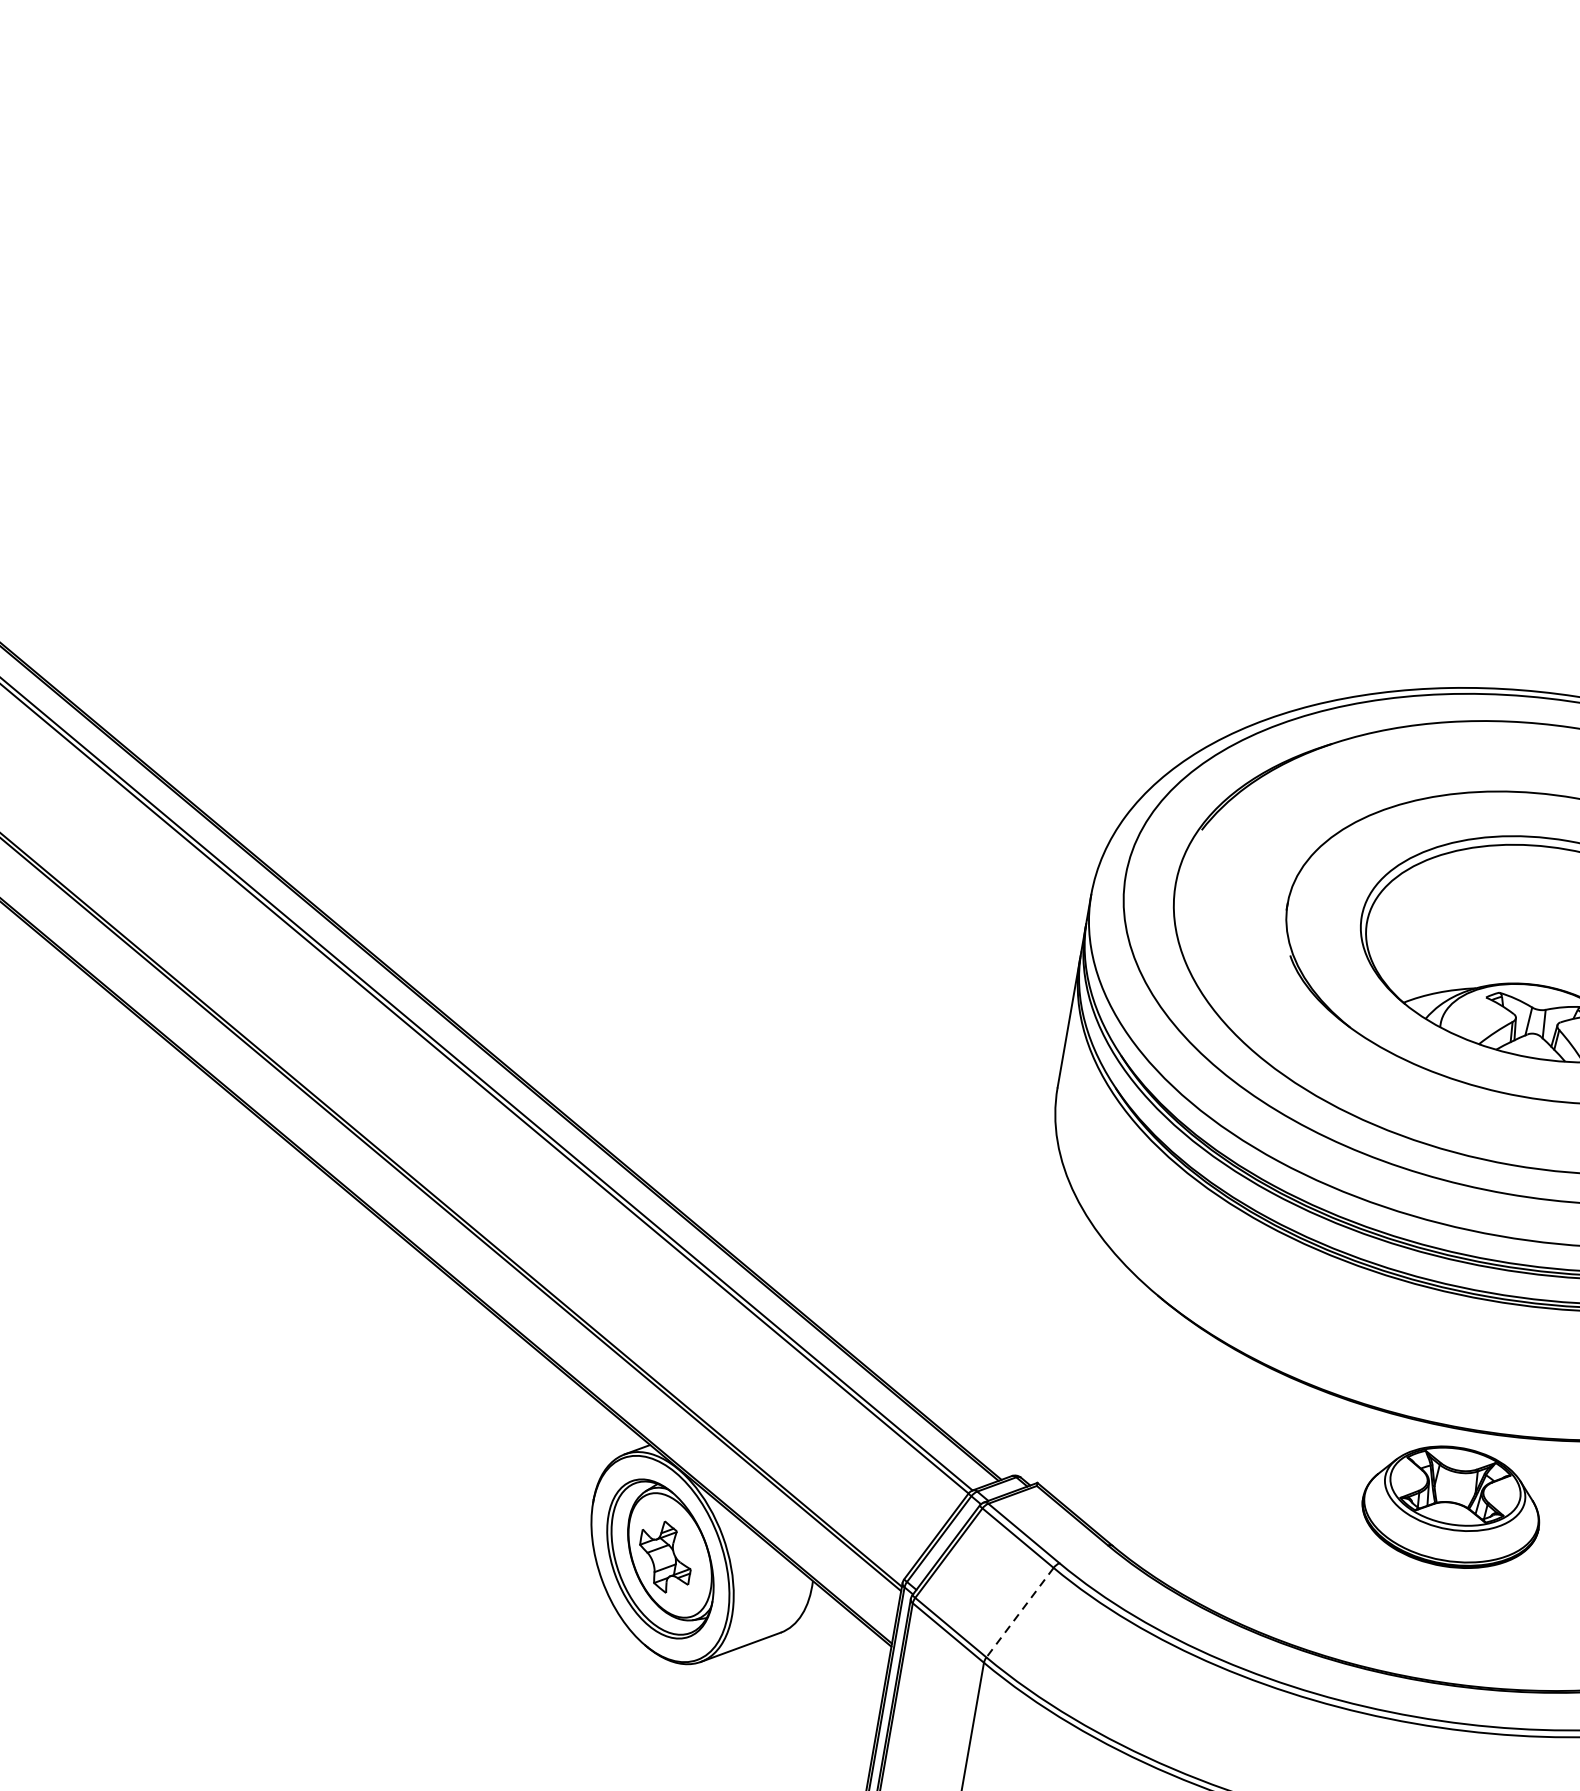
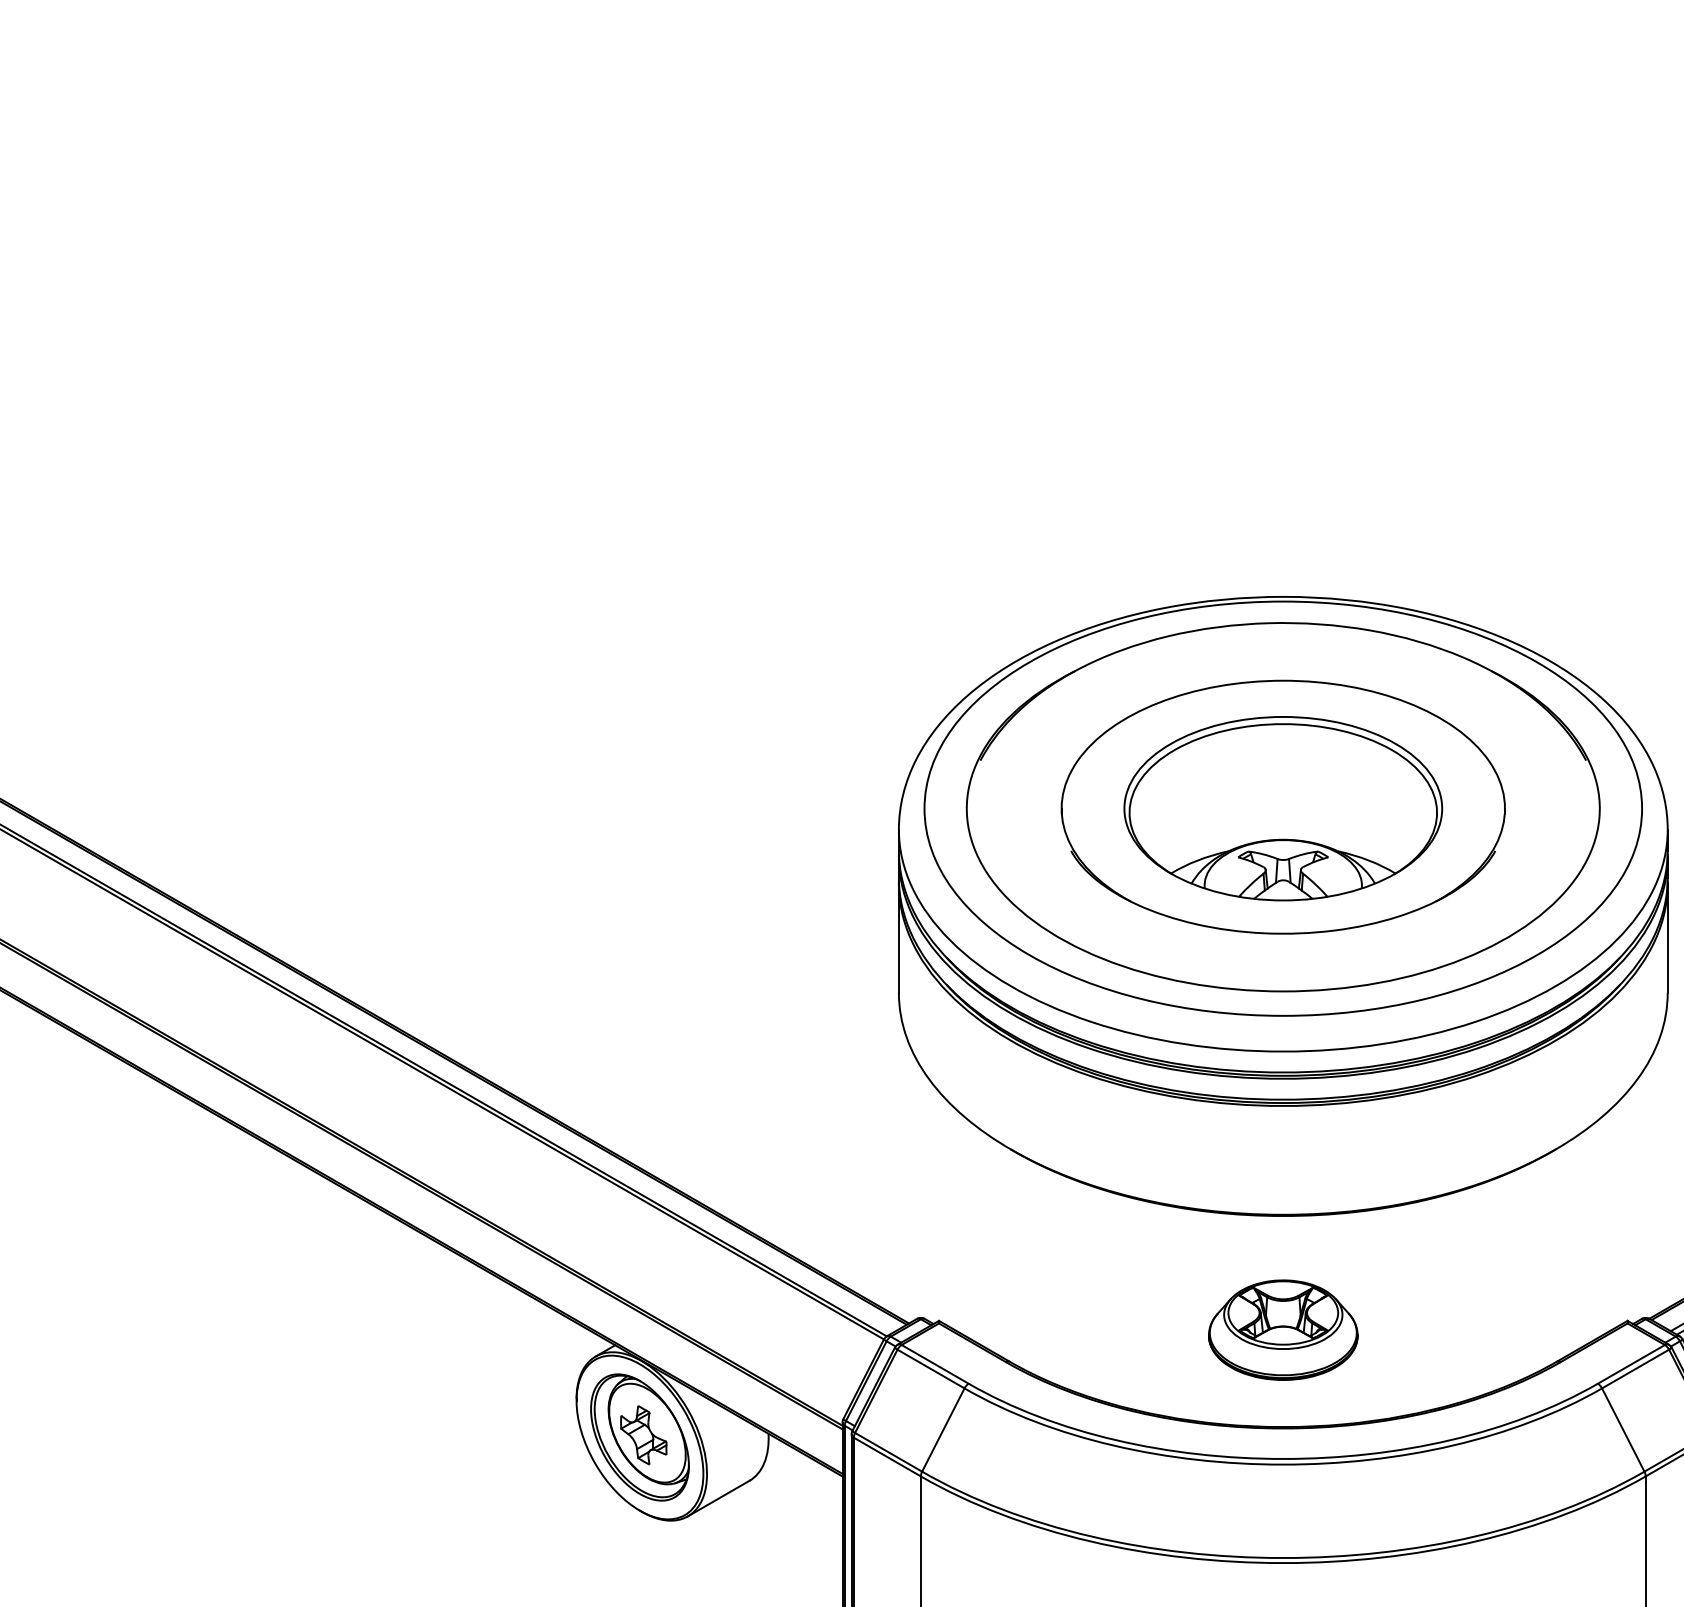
part: (1452, 1506) -> (1283, 1329), moved
line: (1020, 1613) -> (943, 1430), dashed -> solid

